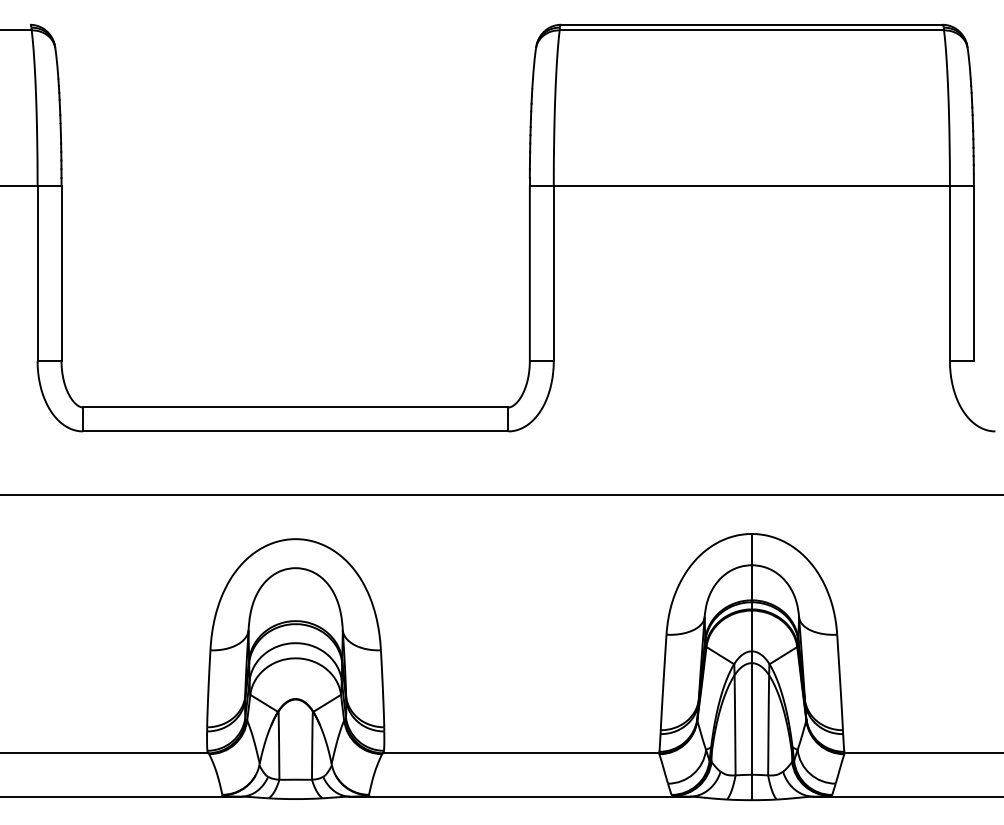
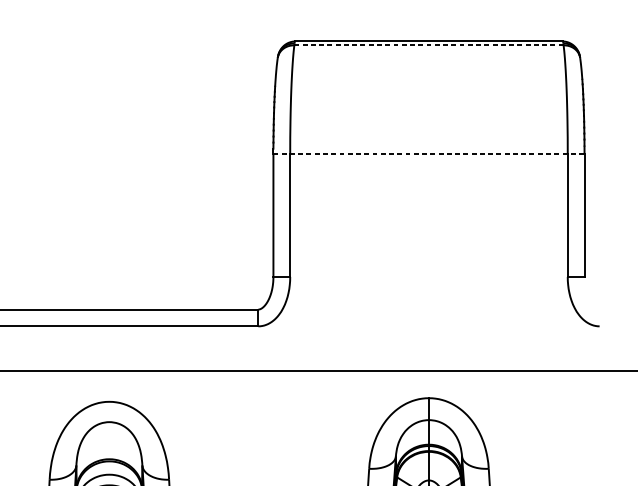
line: (751, 30) -> (428, 45), solid -> dashed
line: (752, 186) -> (429, 154), solid -> dashed

